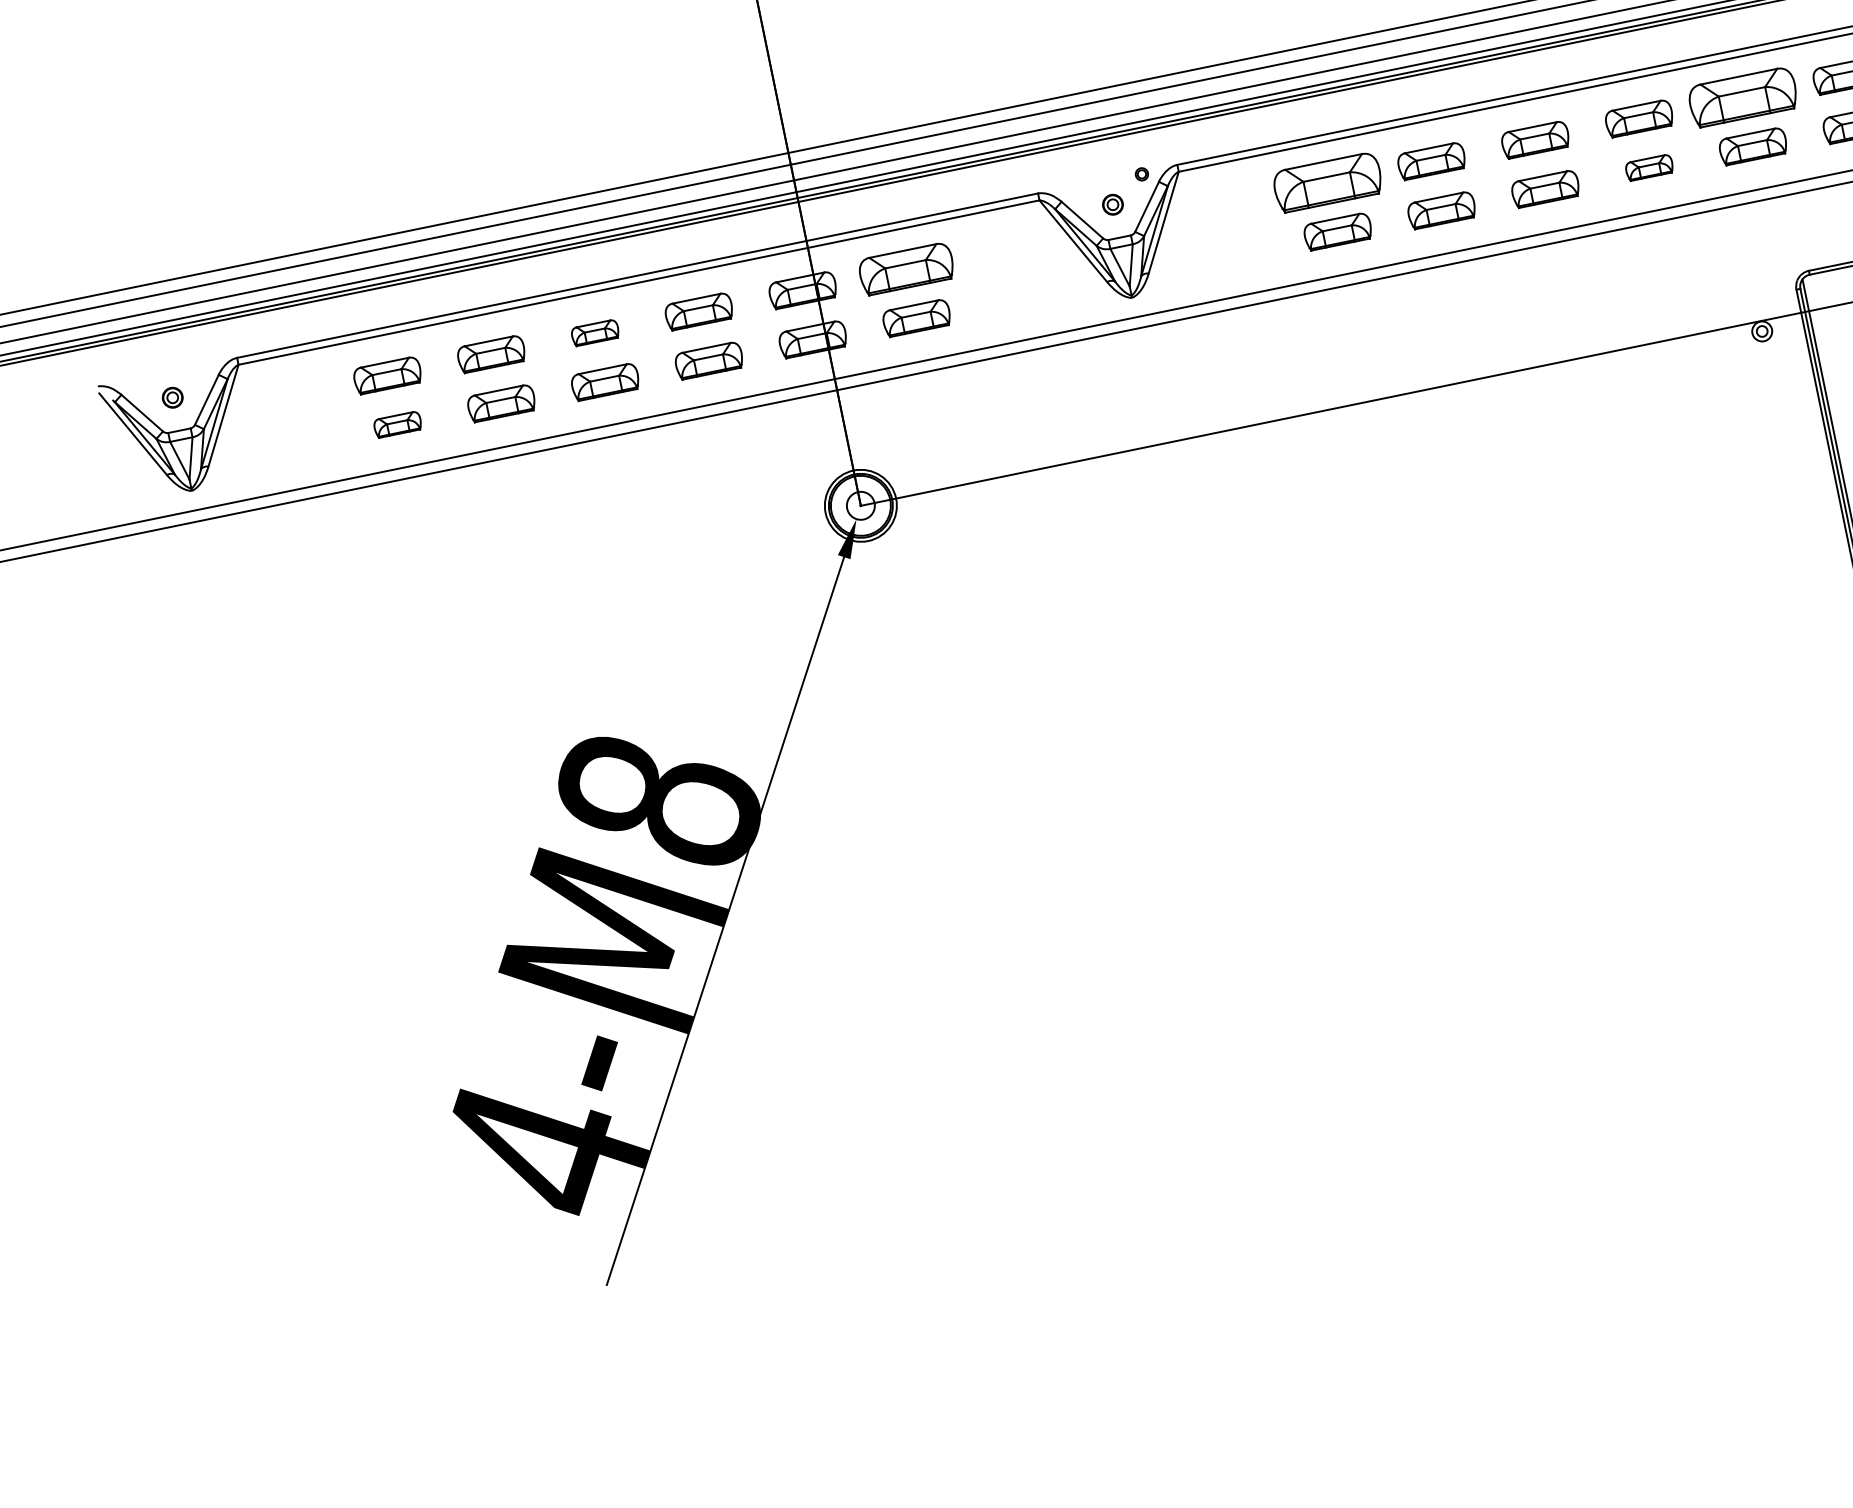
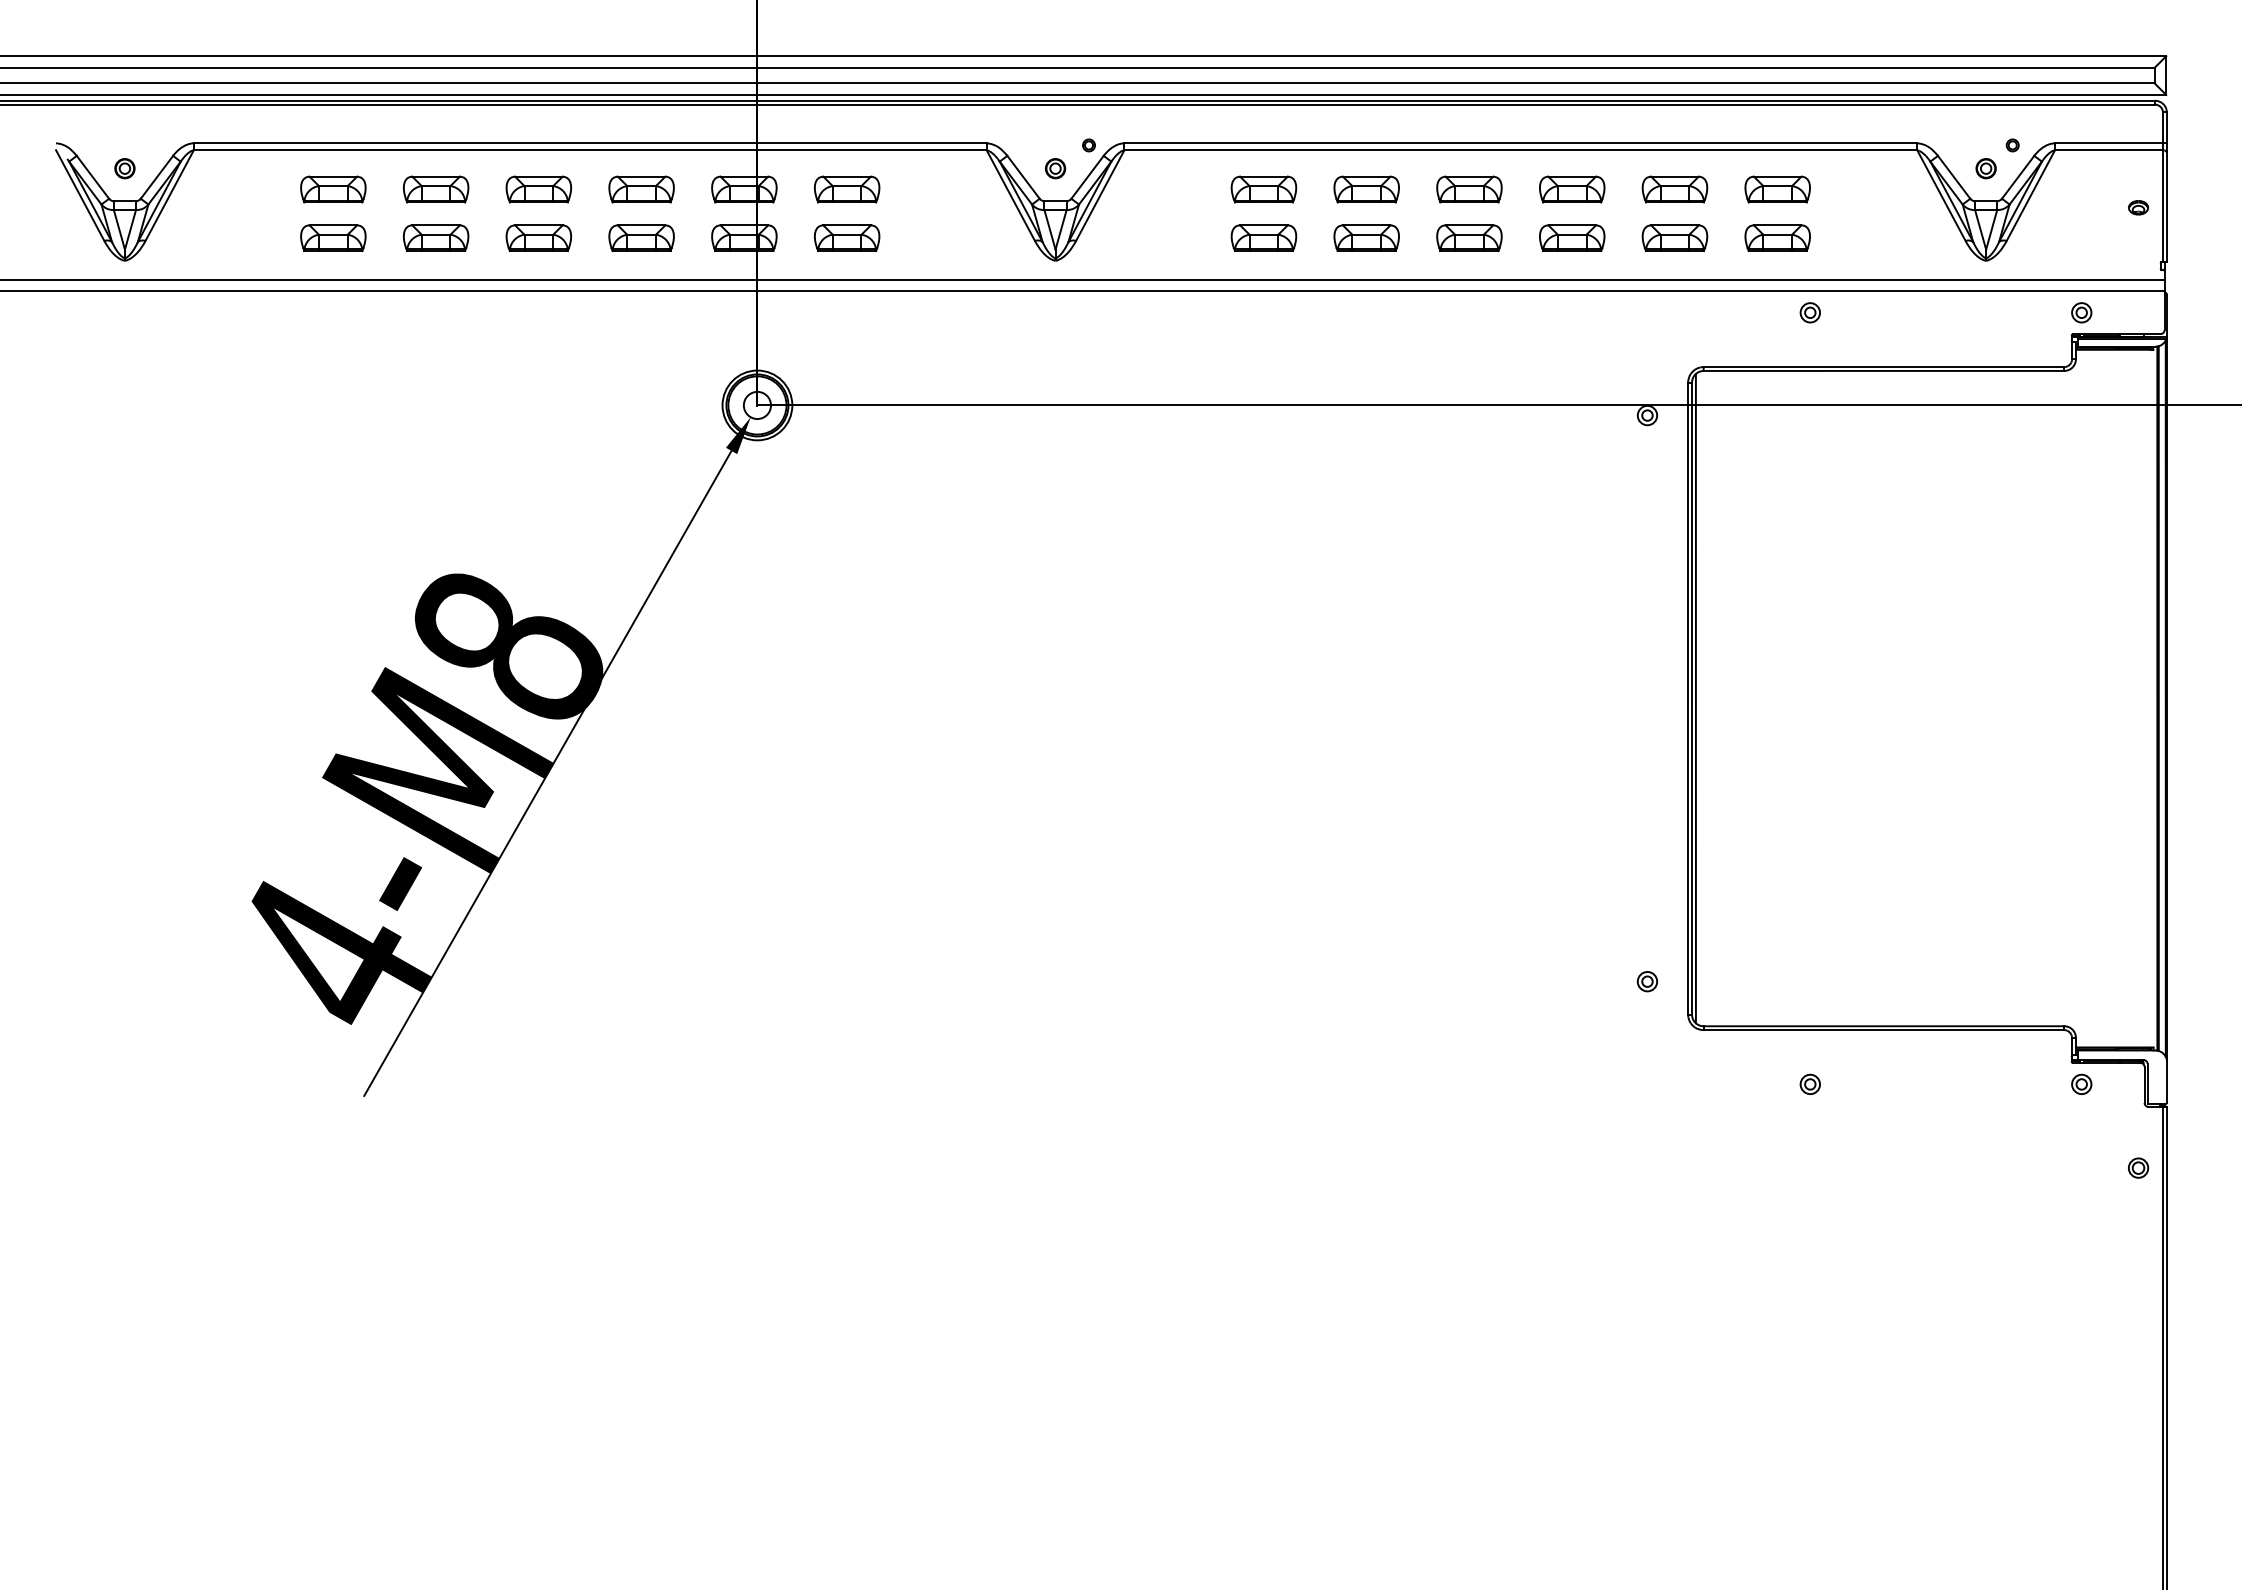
part: (1742, 97) -> (1674, 189), size x0.62
part: (1649, 167) -> (1572, 237), size x1.43
part: (1327, 182) -> (1263, 189), size x0.62
part: (907, 268) -> (847, 189), size x0.71
part: (594, 333) -> (538, 189), size x1.43
part: (397, 424) -> (333, 237), size x1.43

